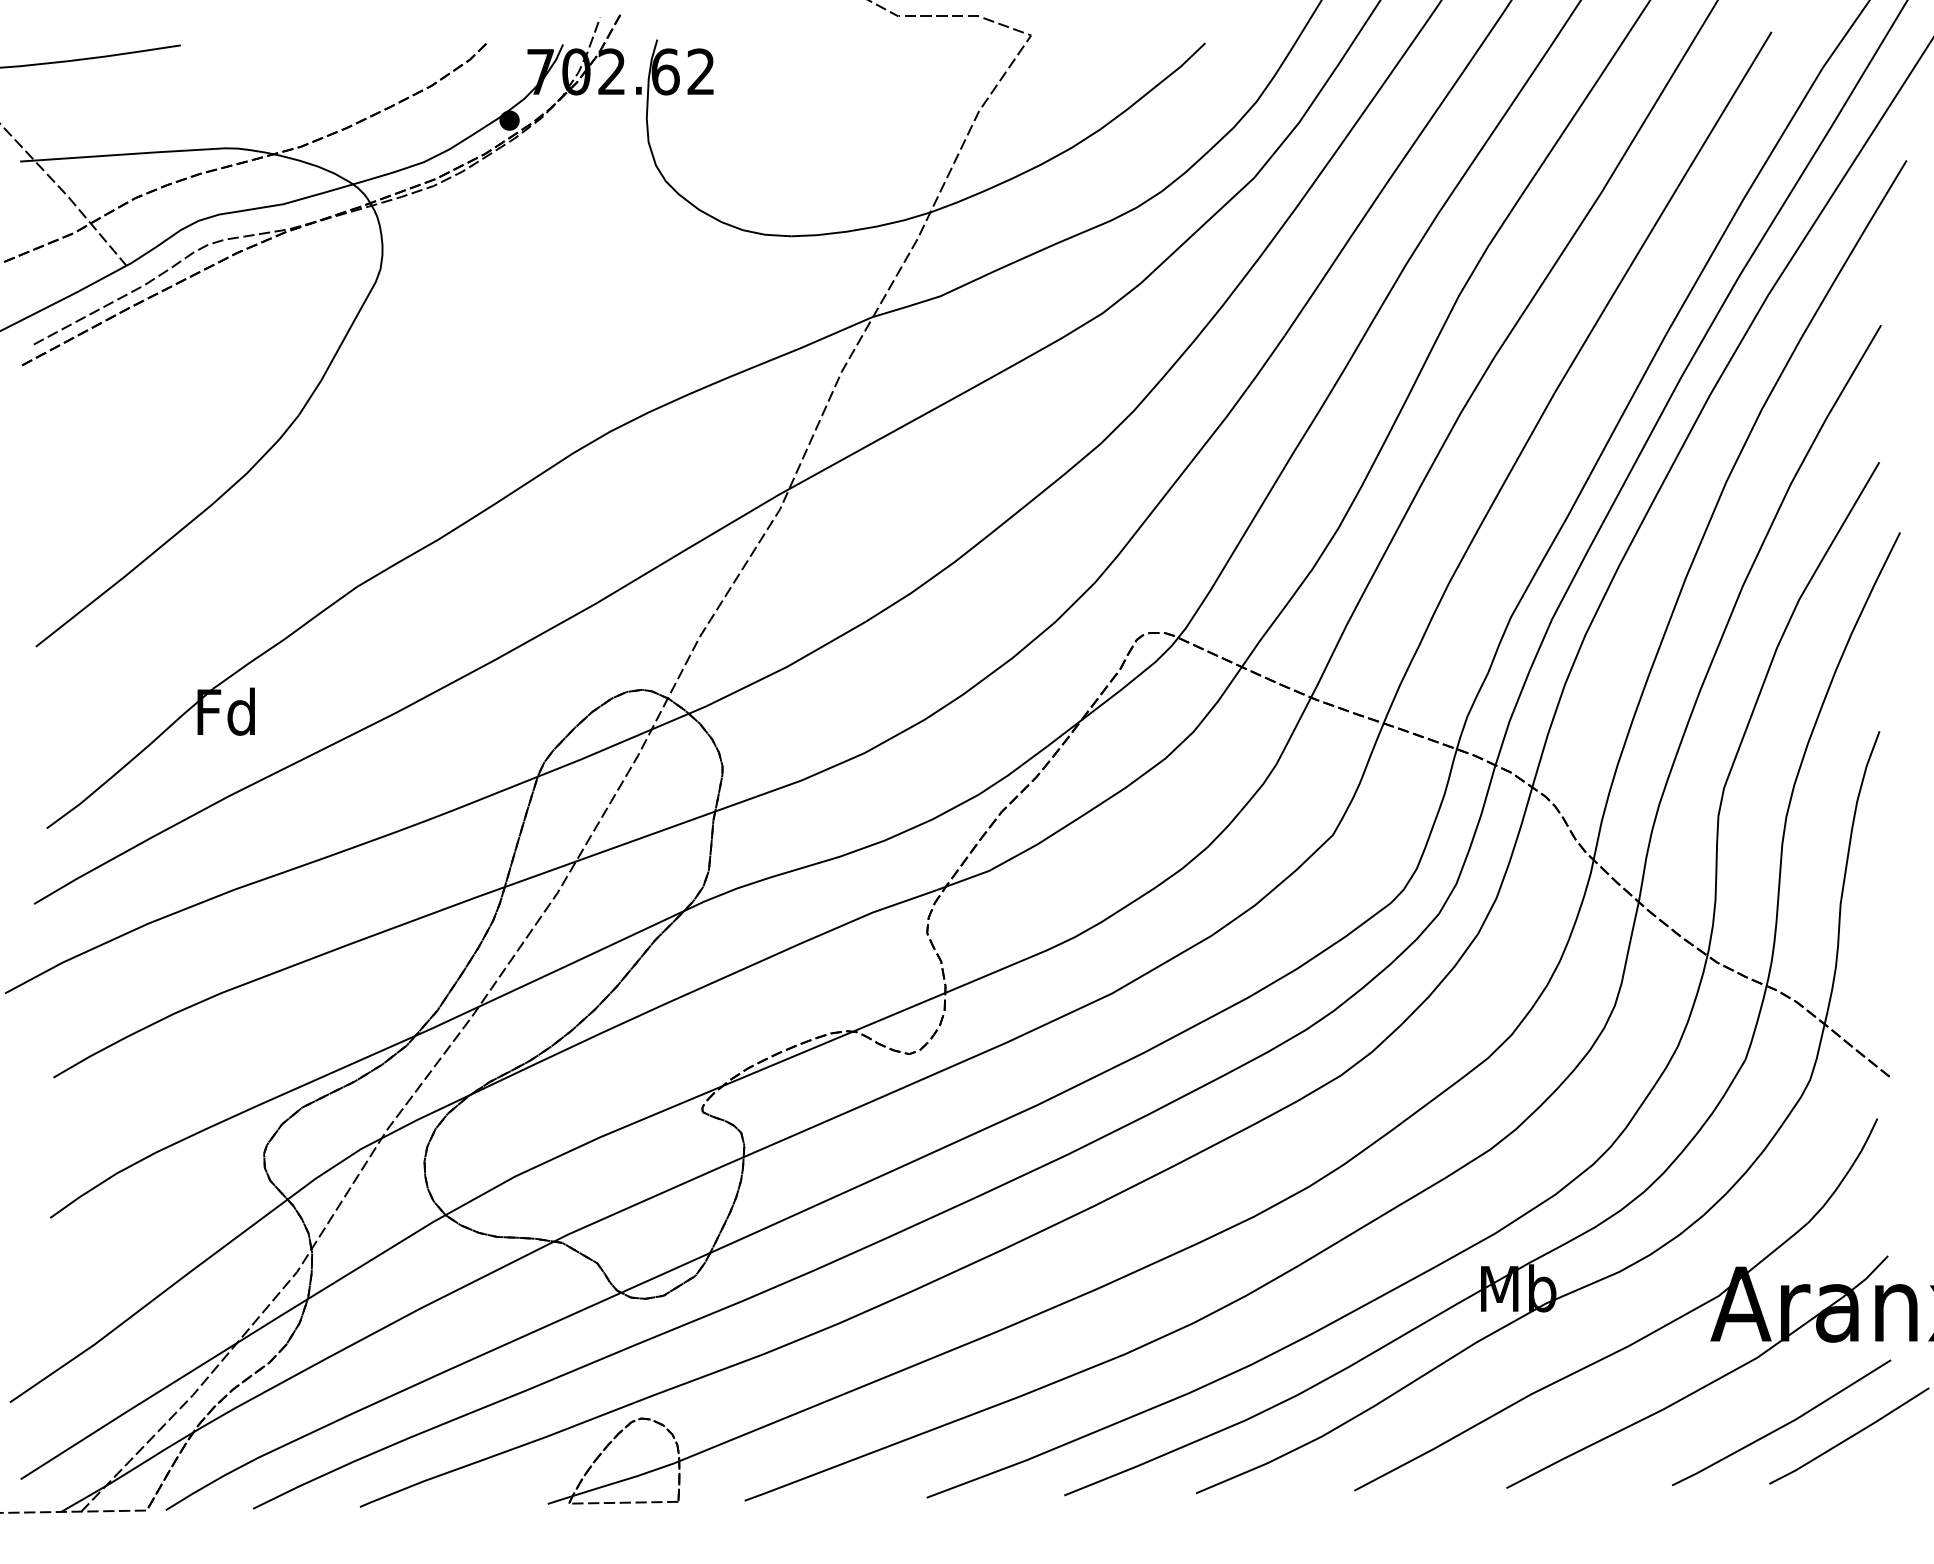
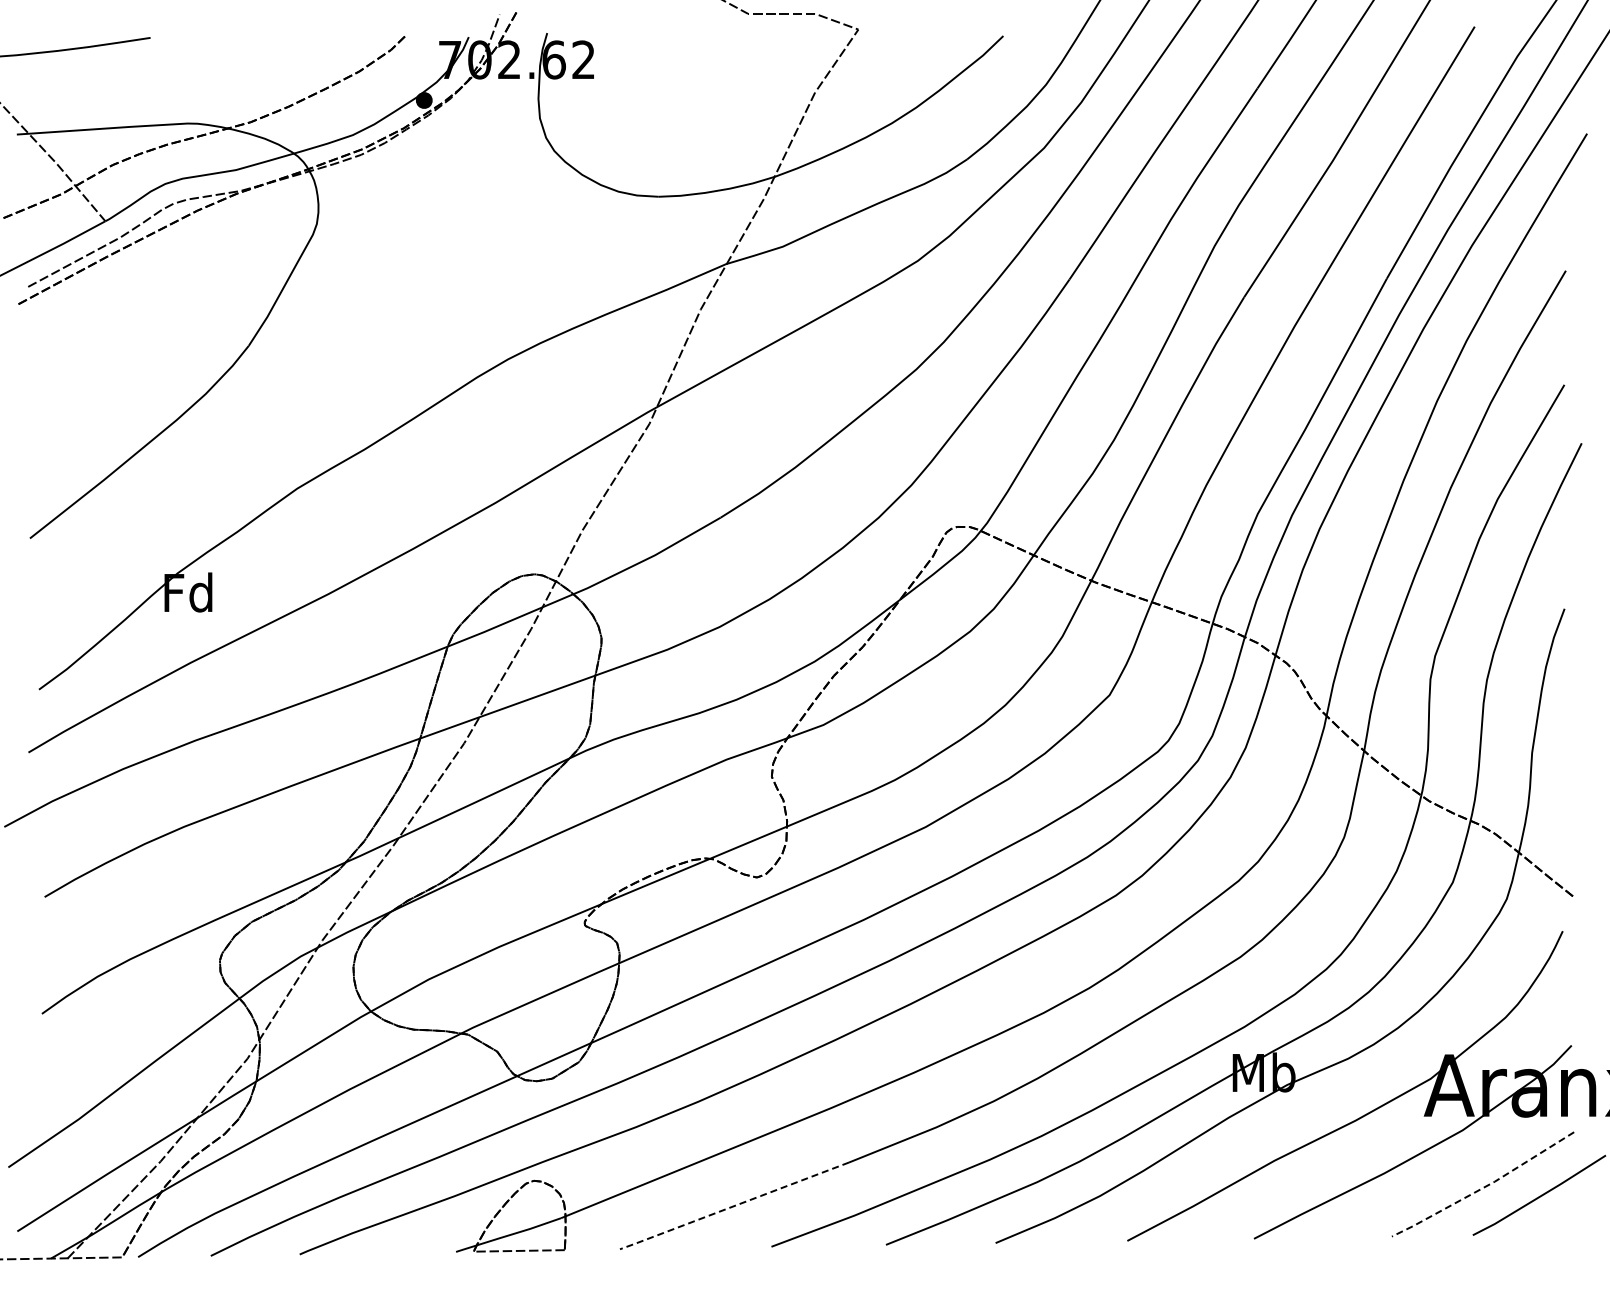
line: (1783, 1426) -> (1484, 1187), solid -> dashed
line: (882, 1448) -> (734, 1205), solid -> dashed

